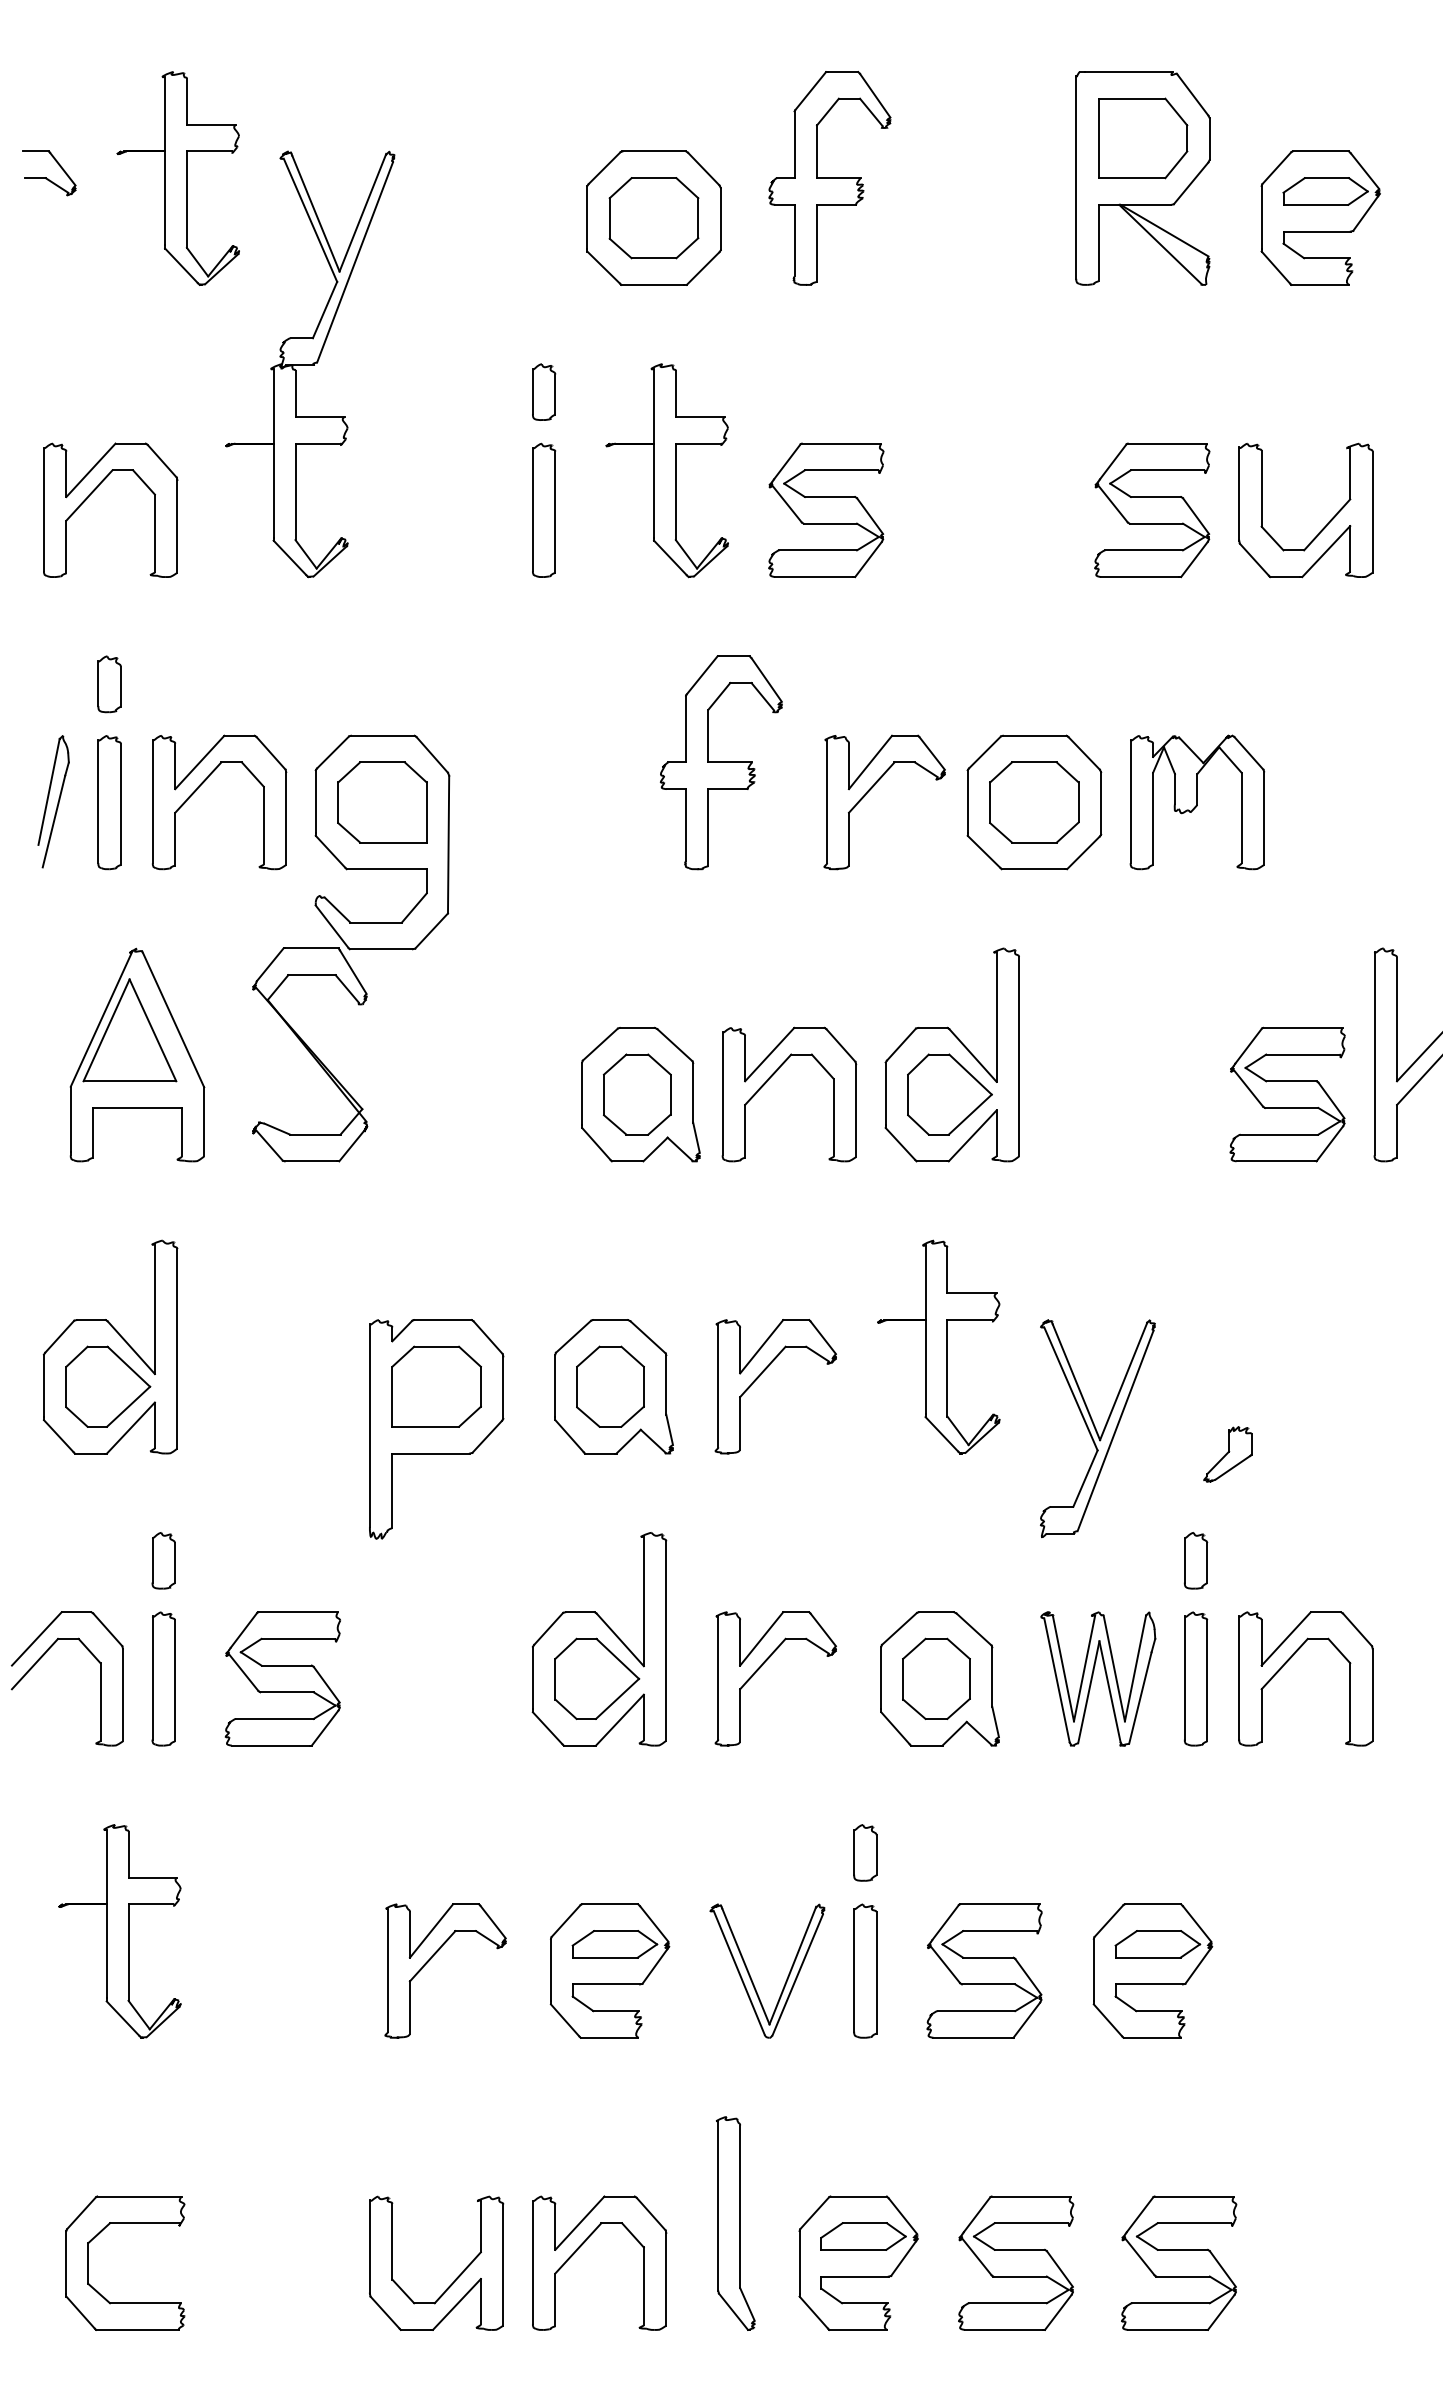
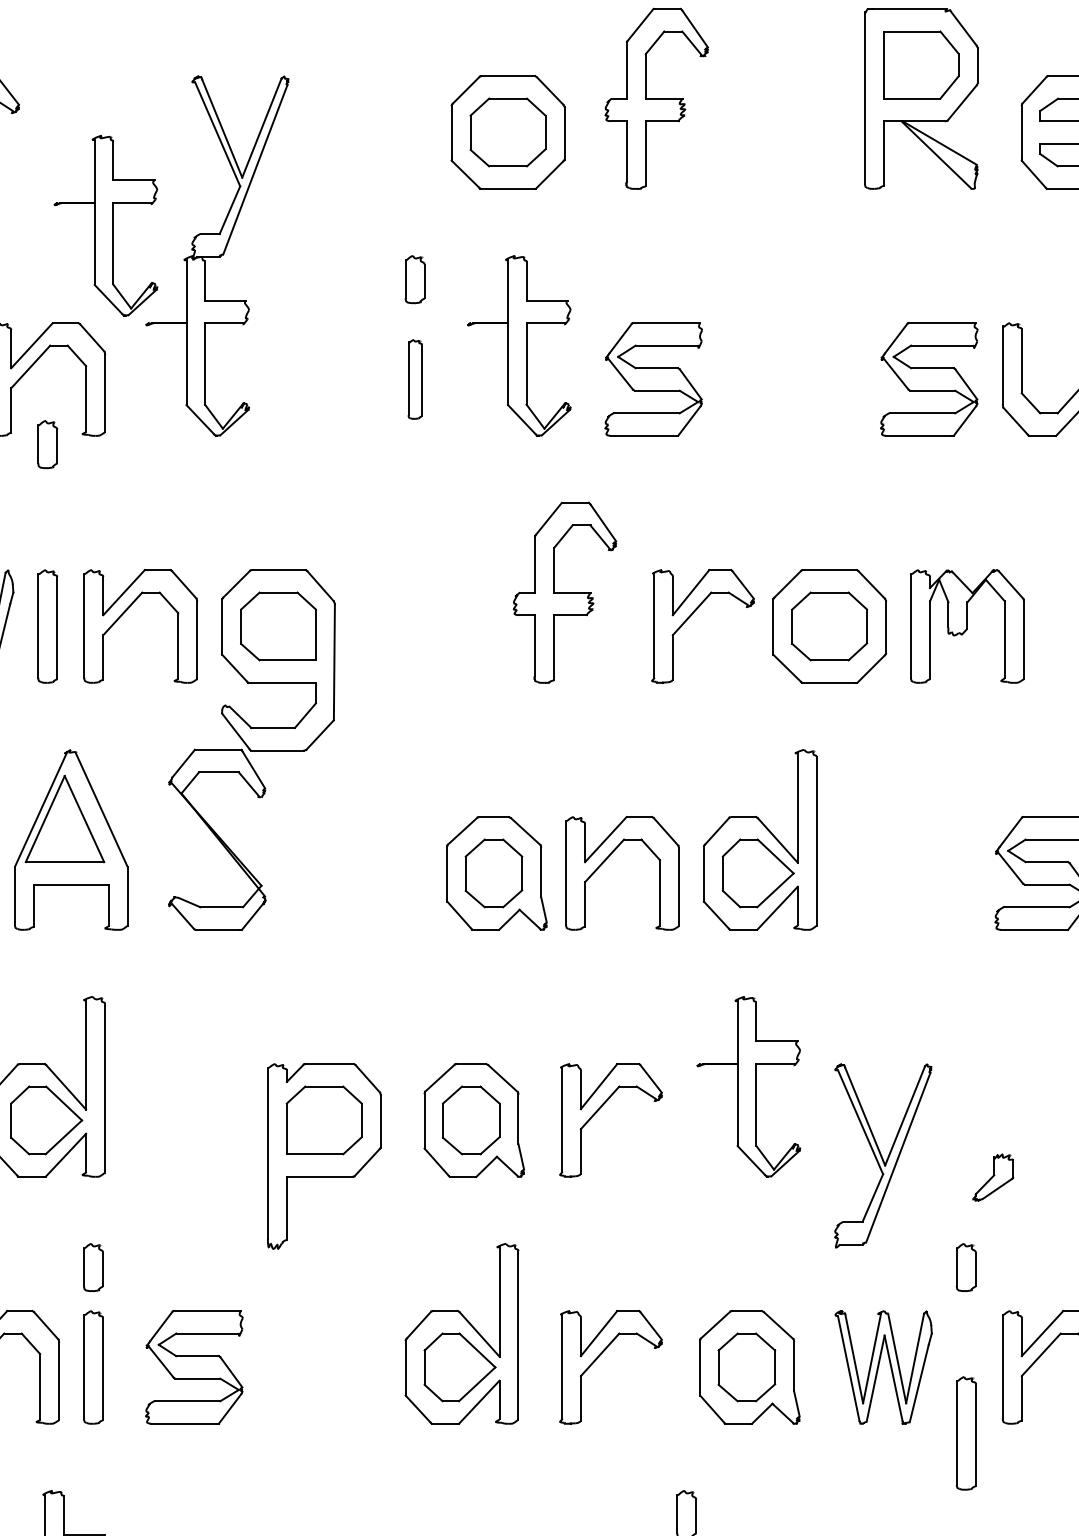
part: (177, 178) -> (105, 225), moved
part: (544, 509) -> (415, 378), size x0.7
part: (109, 684) -> (47, 444), moved
part: (1195, 1678) -> (965, 1432), moved

